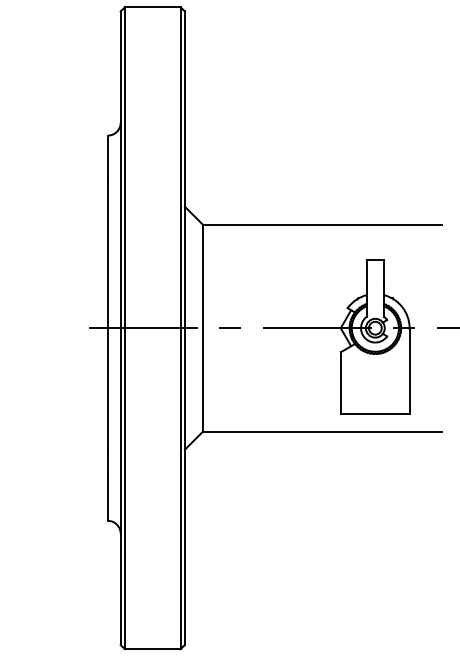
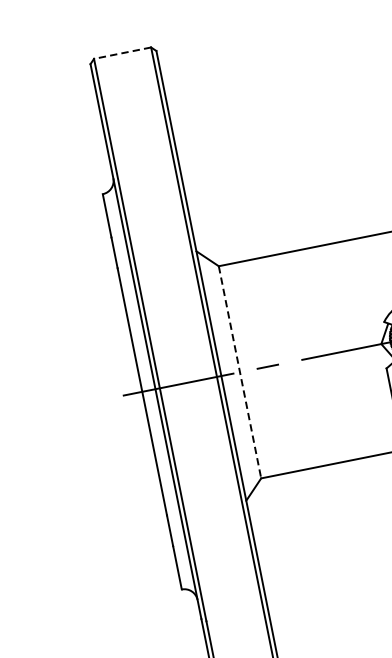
line: (152, 7) -> (122, 53), solid -> dashed
line: (203, 328) -> (240, 372), solid -> dashed

